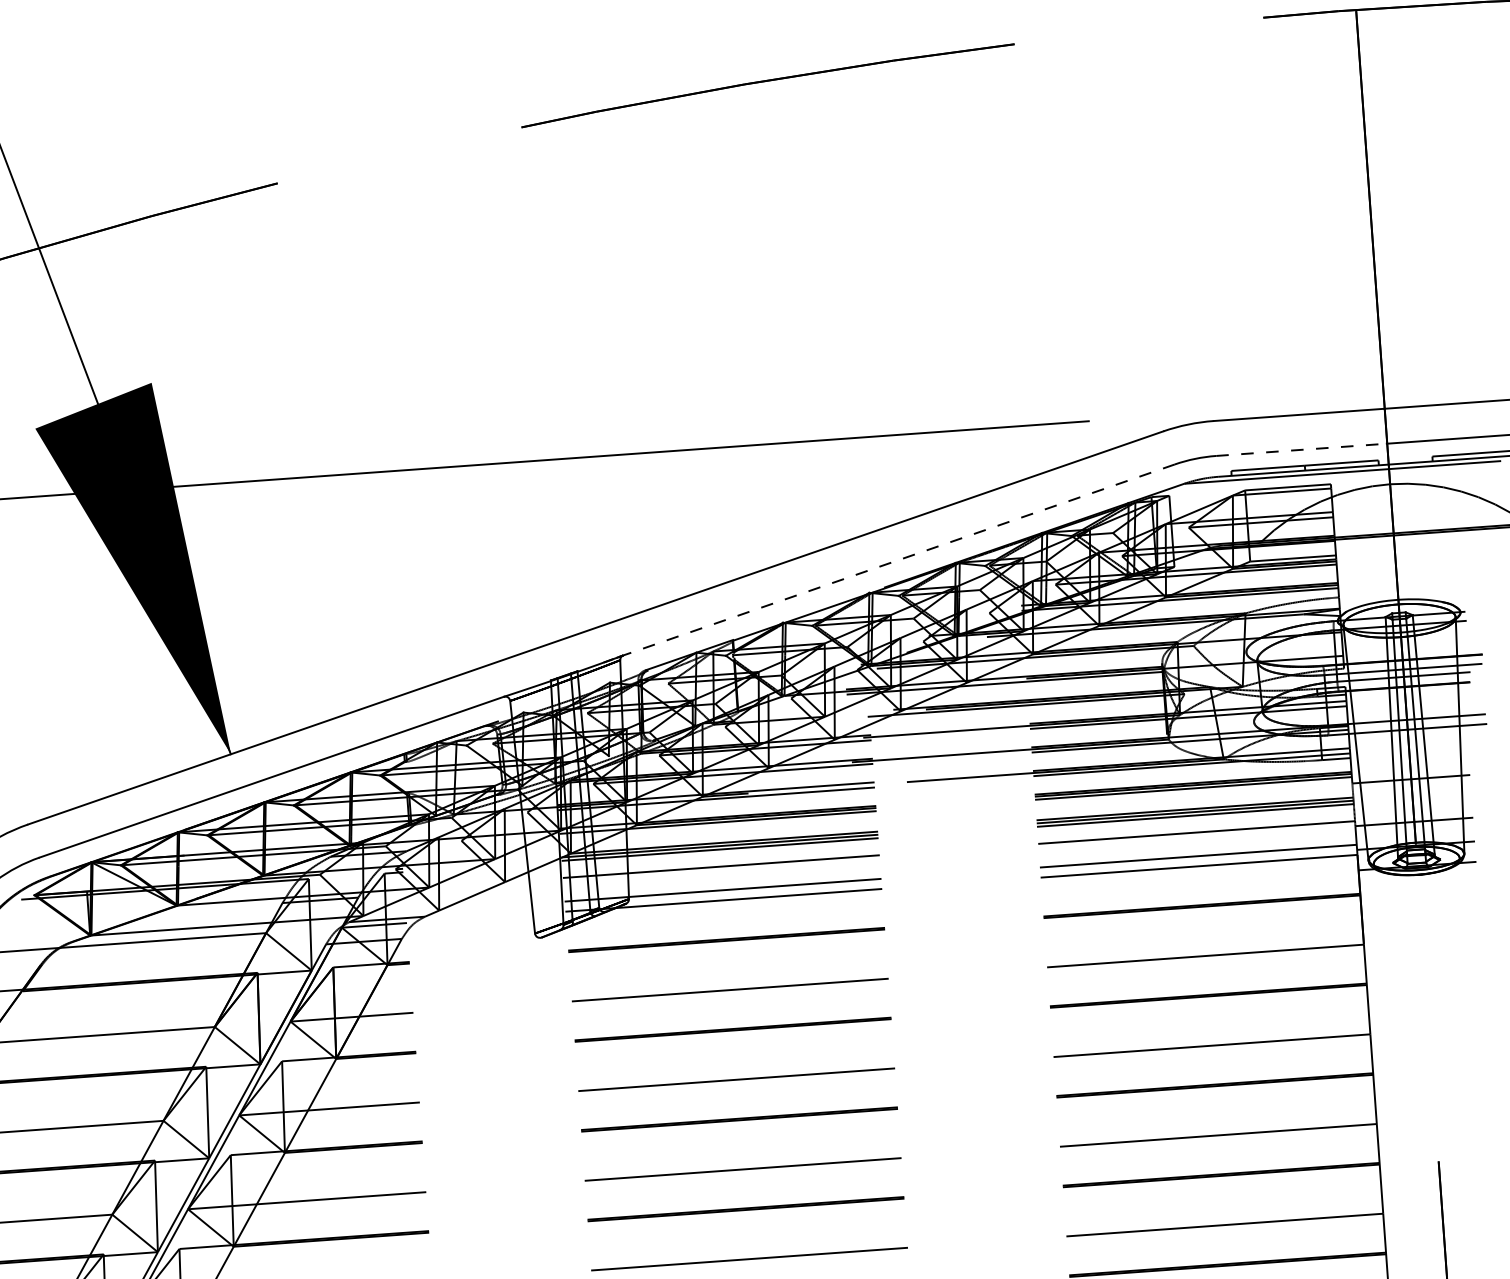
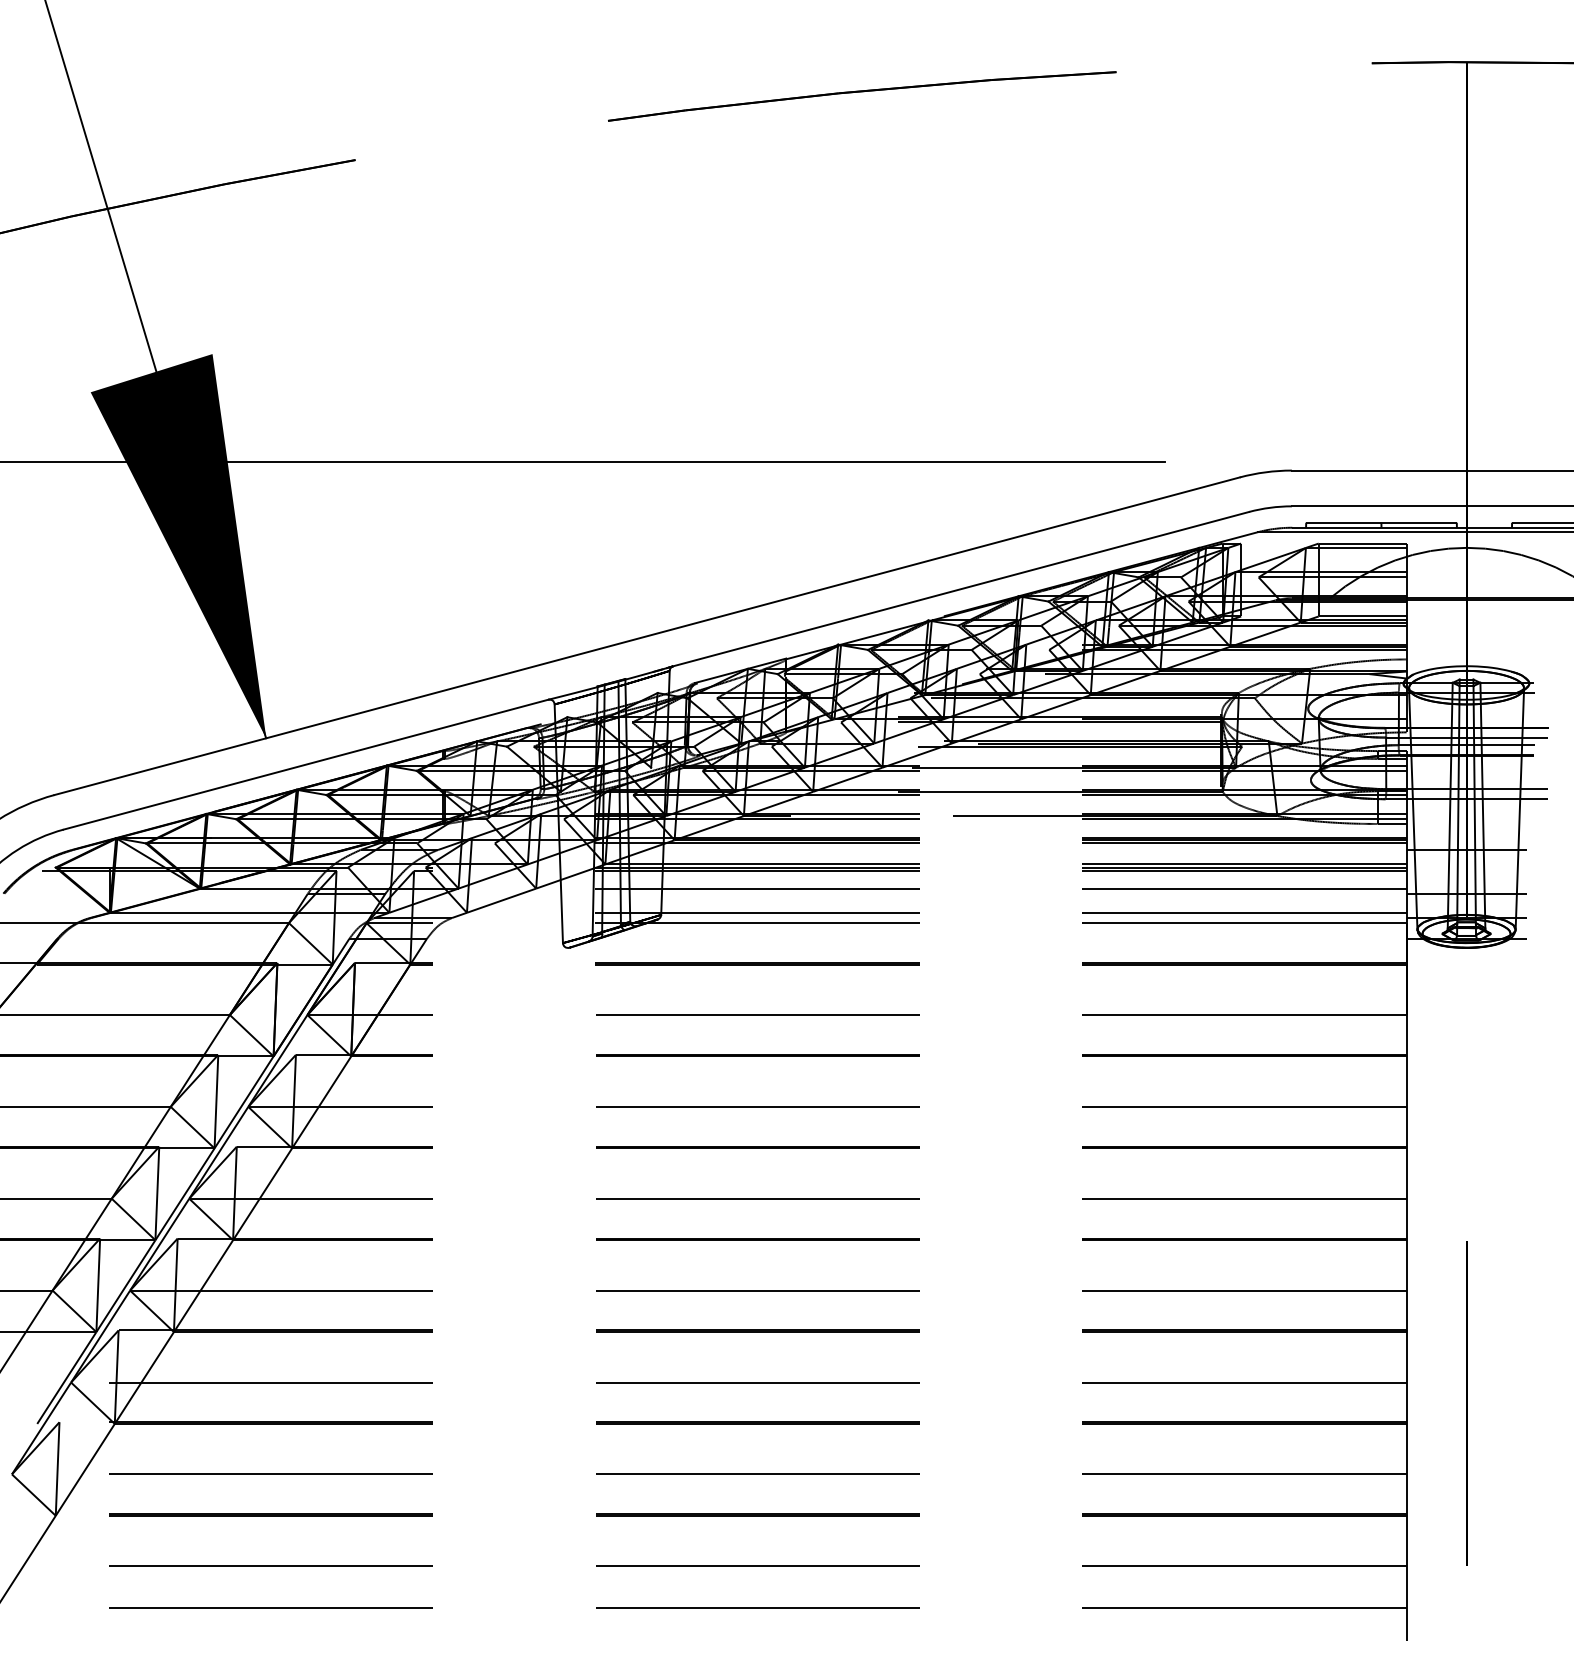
line: (1301, 449) -> (1379, 506), dashed -> solid
line: (898, 560) -> (960, 589), dashed -> solid

